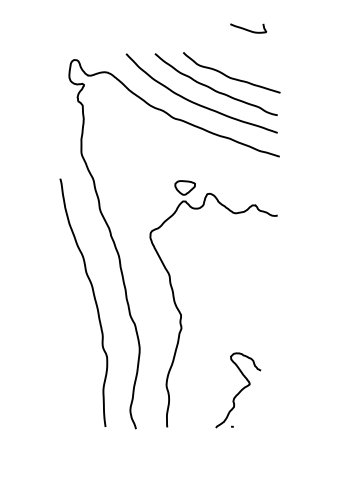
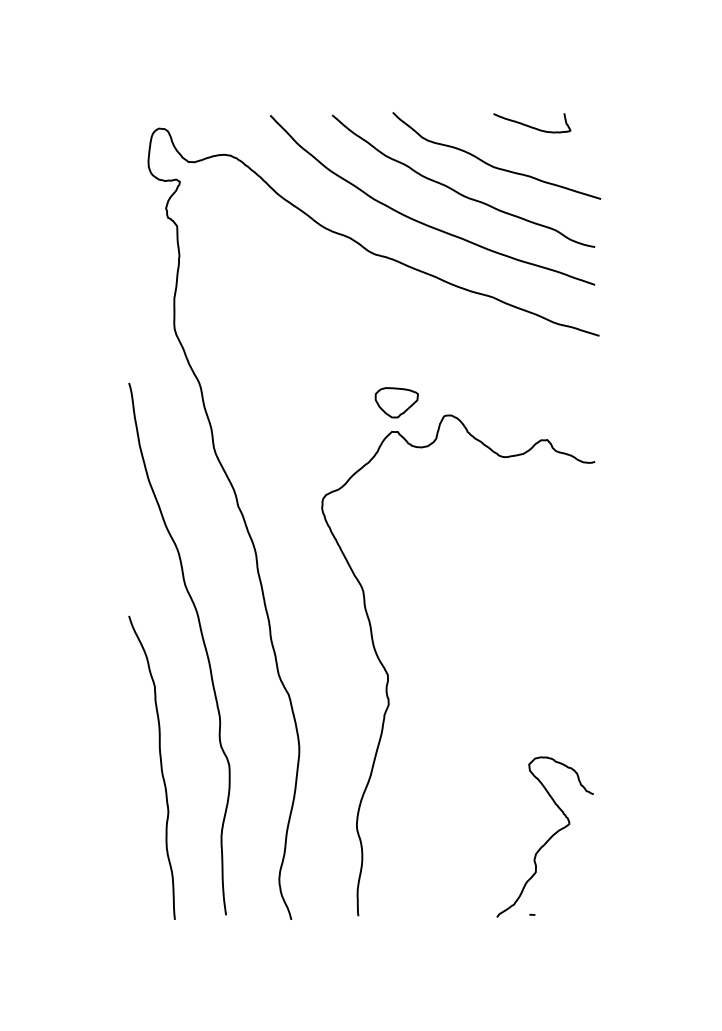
curve: (248, 29) -> (532, 125), moved
curve: (74, 358) -> (159, 768), added
part: (238, 390) -> (545, 837), moved

